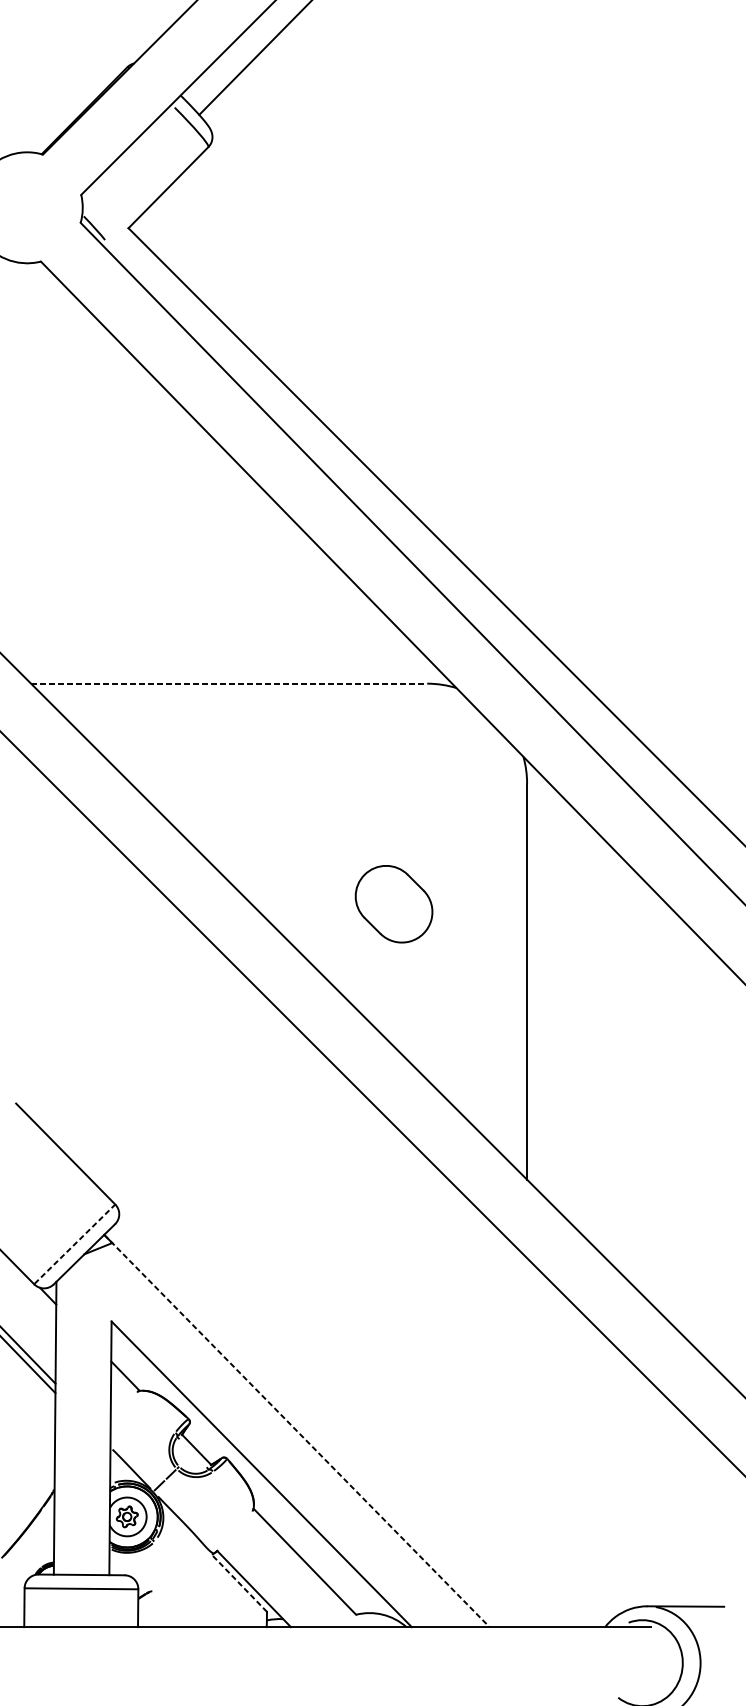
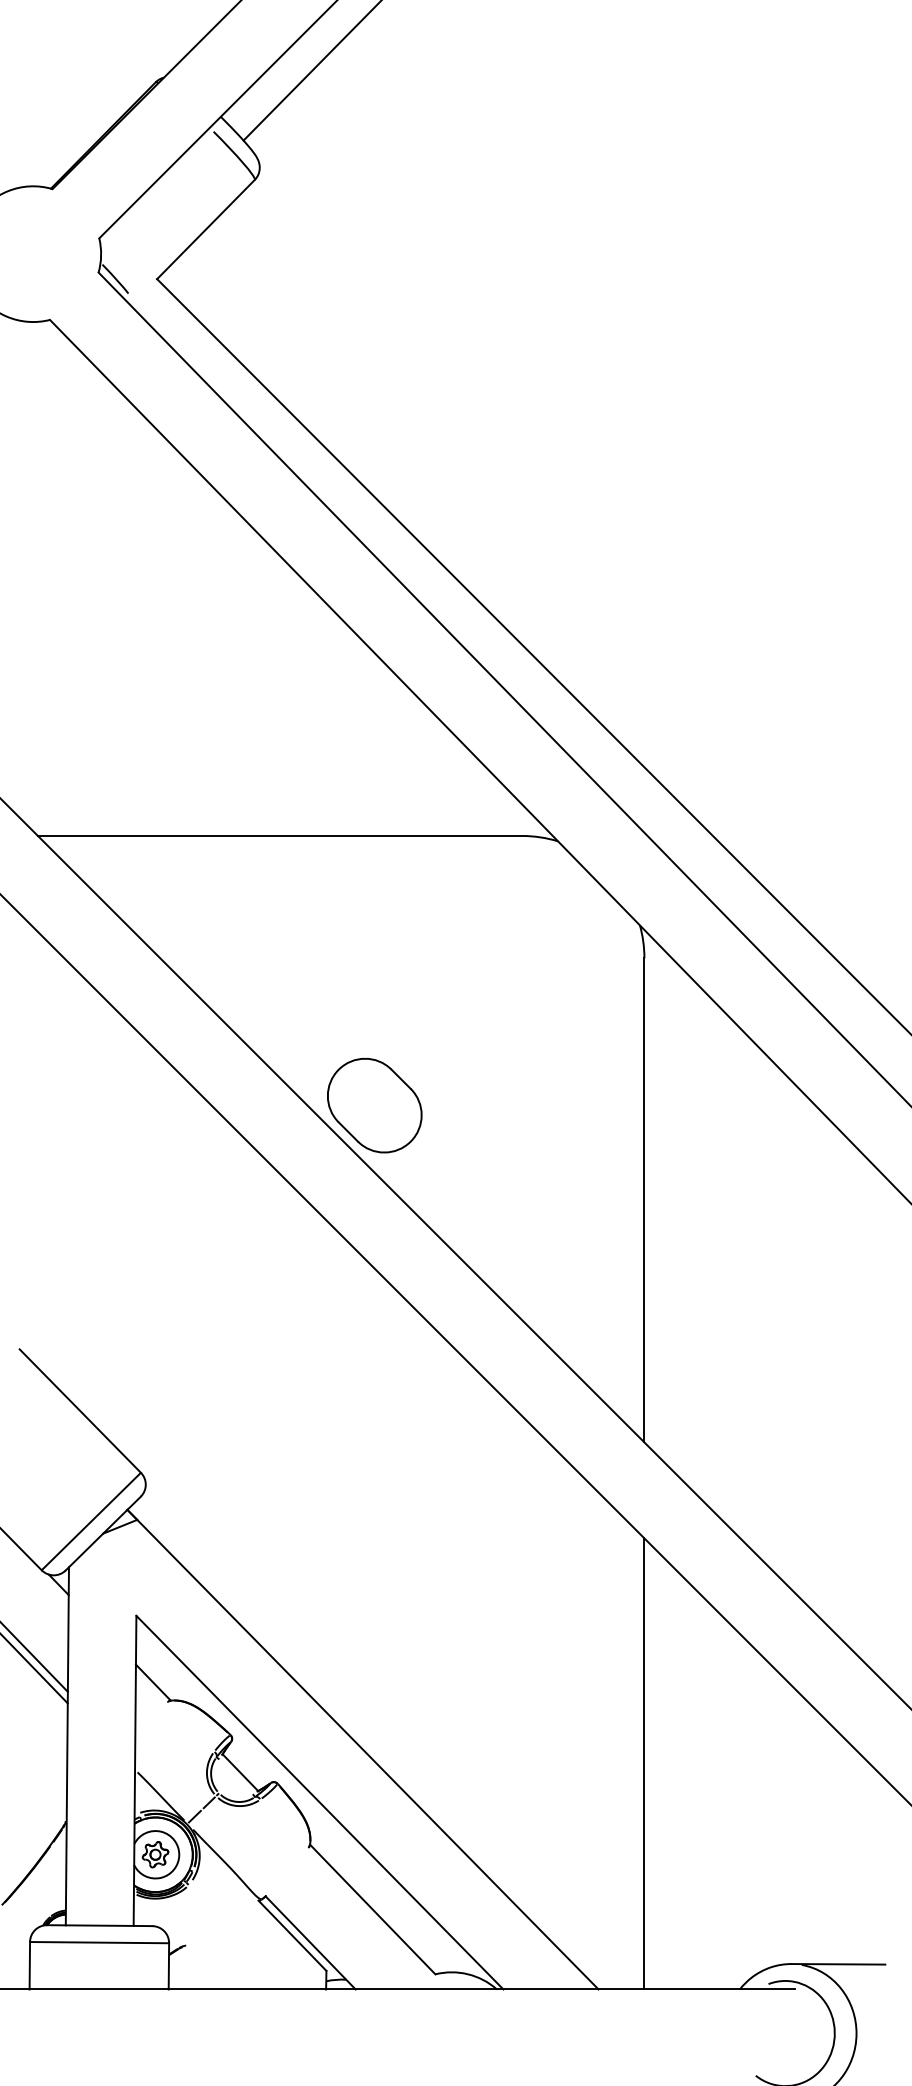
line: (229, 683) -> (280, 835), dashed -> solid
part: (393, 904) -> (374, 1105), moved
line: (74, 1244) -> (91, 1521), dashed -> solid
line: (297, 1431) -> (363, 1750), dashed -> solid
line: (527, 1442) -> (644, 1763), added
line: (239, 1582) -> (292, 1935), dashed -> solid

